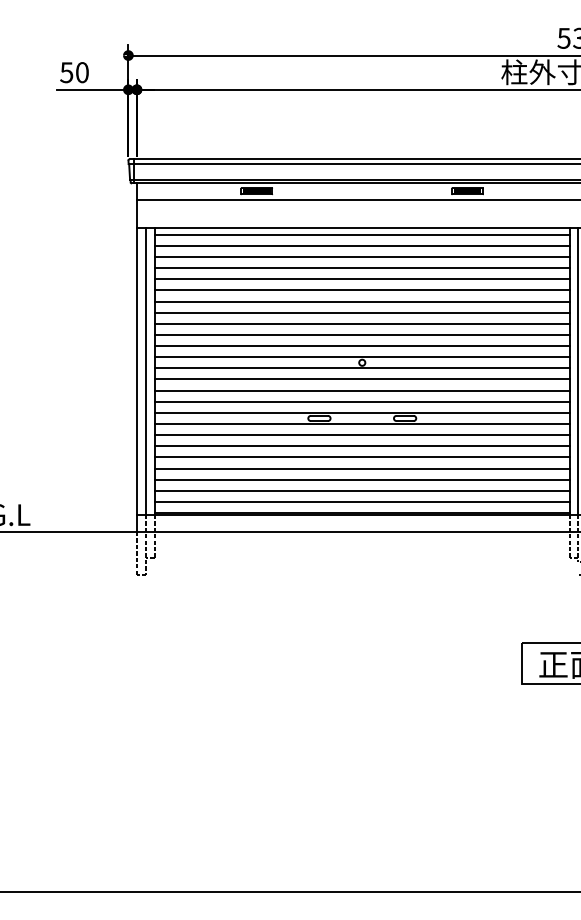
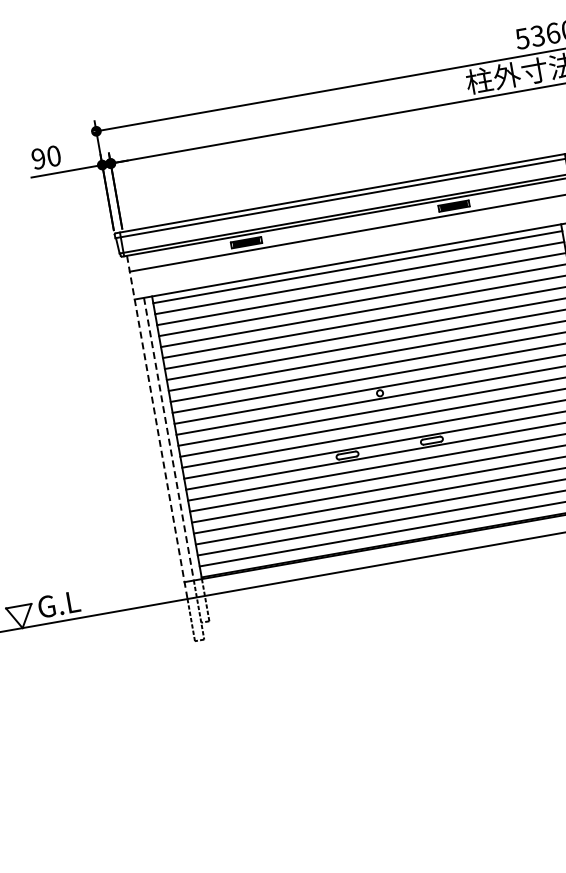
text: (66, 72) -> (38, 158), 50 -> 90
line: (136, 358) -> (156, 428), solid -> dashed
line: (146, 371) -> (169, 439), solid -> dashed

